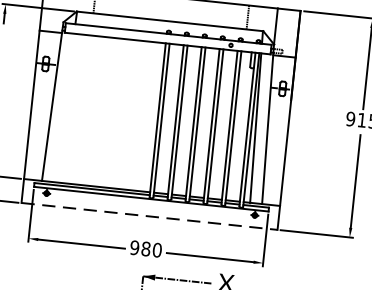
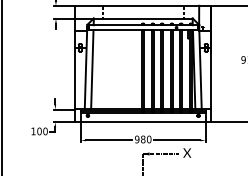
line: (64, 107) -> (92, 69), added
line: (149, 217) -> (143, 122), dashed -> solid

